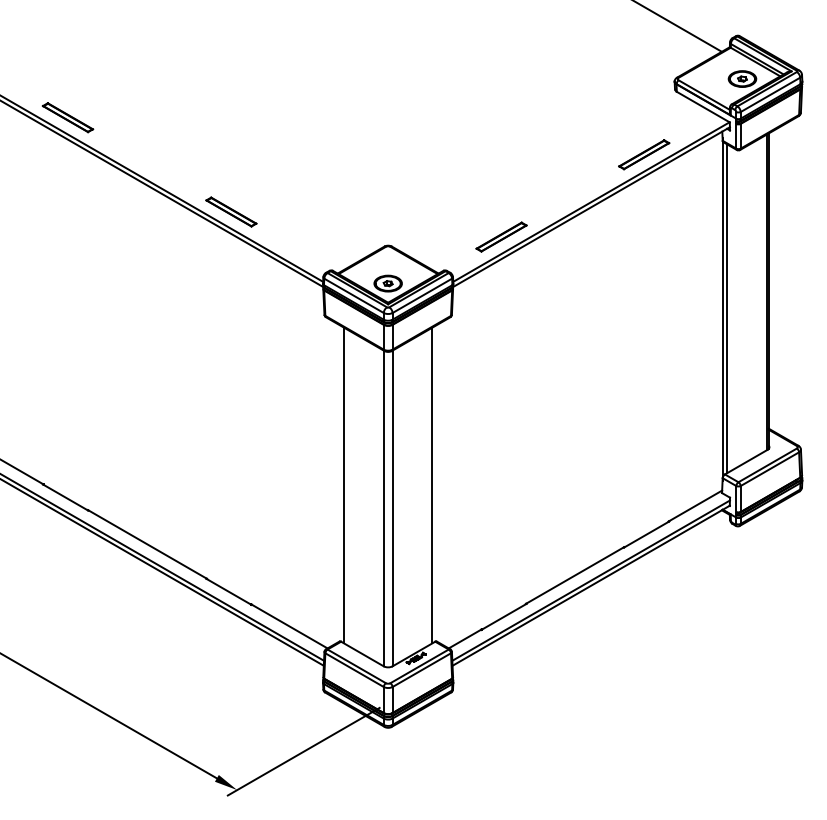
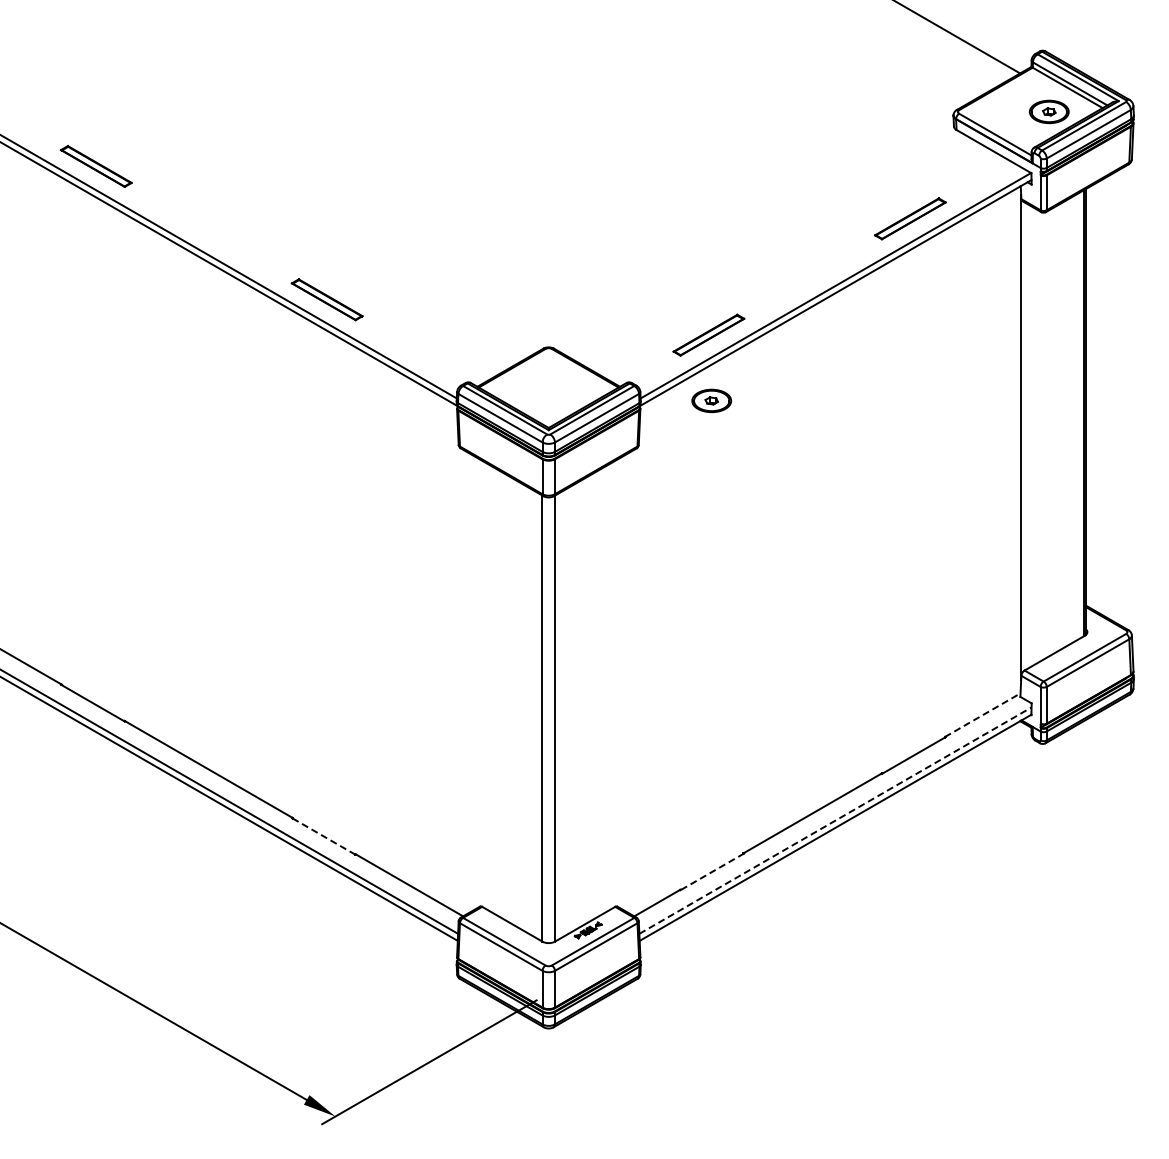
part: (388, 283) -> (711, 400), moved
line: (727, 308) -> (1027, 436), removed
line: (344, 485) -> (486, 686), removed
line: (432, 485) -> (611, 686), removed
line: (695, 506) -> (982, 715), solid -> dashed
line: (591, 580) -> (835, 820), solid -> dashed
line: (228, 591) -> (323, 836), solid -> dashed
line: (504, 616) -> (712, 871), solid -> dashed

